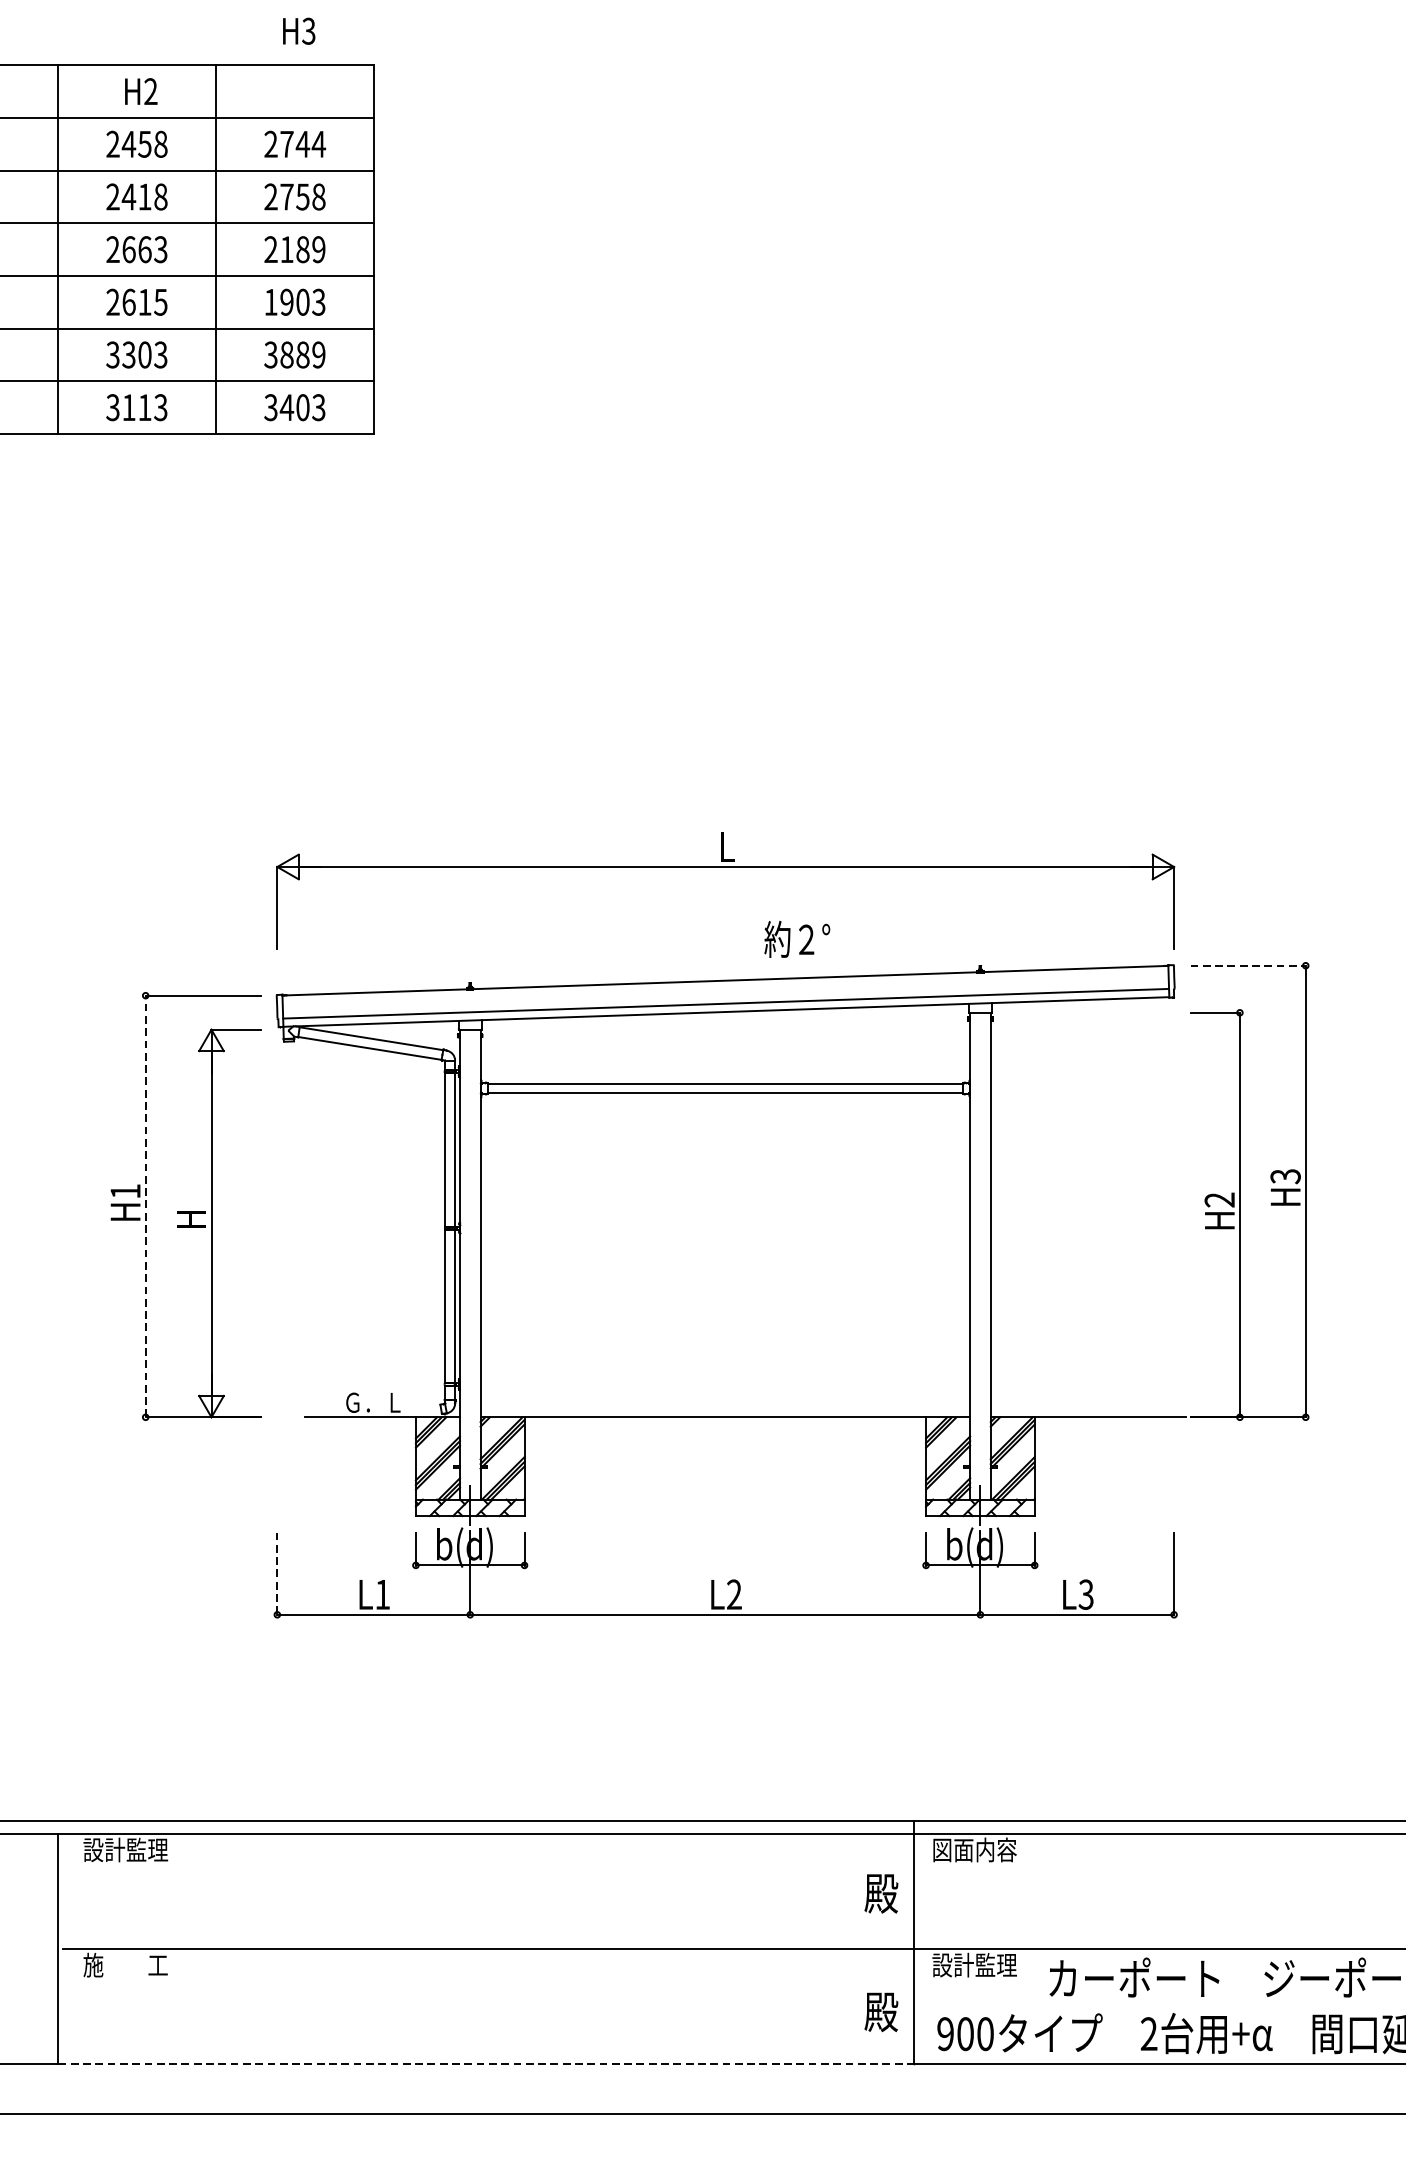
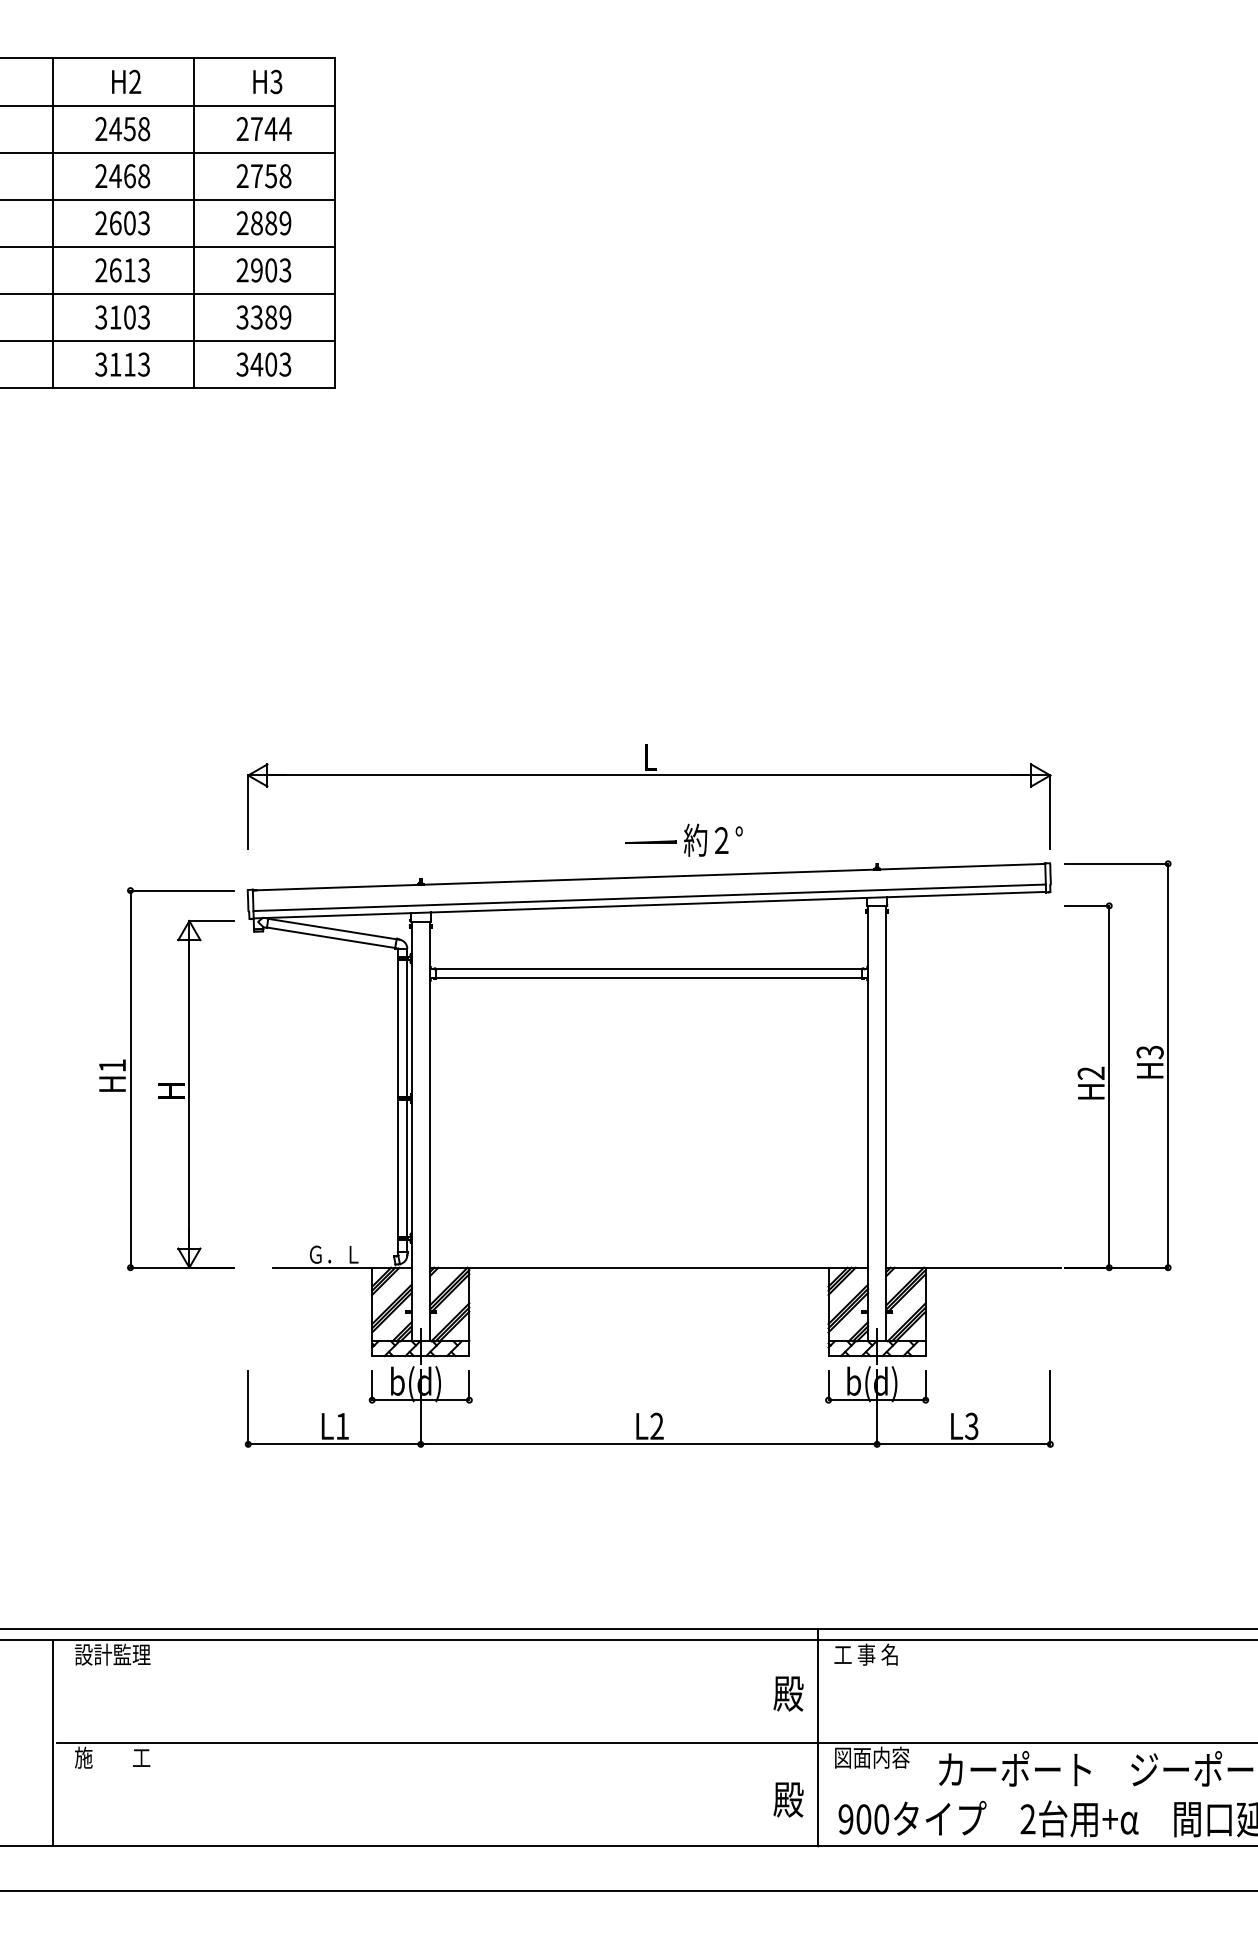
text: (298, 30) -> (267, 81), moved
text: (144, 197) -> (129, 176), 2418 -> 2468
text: (144, 249) -> (129, 223), 2663 -> 2603
text: (286, 249) -> (256, 223), 2189 -> 2889
text: (160, 301) -> (143, 269), 2615 -> 2613
text: (270, 302) -> (242, 270), 1903 -> 2903
text: (128, 354) -> (115, 317), 3303 -> 3103
text: (286, 354) -> (256, 317), 3889 -> 3389
line: (727, 940) -> (650, 841), added
line: (1248, 965) -> (1116, 863), dashed -> solid
line: (145, 1206) -> (130, 1079), dashed -> solid
line: (277, 1573) -> (248, 1407), dashed -> solid
text: (974, 1849) -> (871, 1654), 図面内容 -> 工 事 名
text: (974, 1964) -> (871, 1757), 設計監理 -> 図面内容
line: (486, 2064) -> (435, 1846), dashed -> solid

